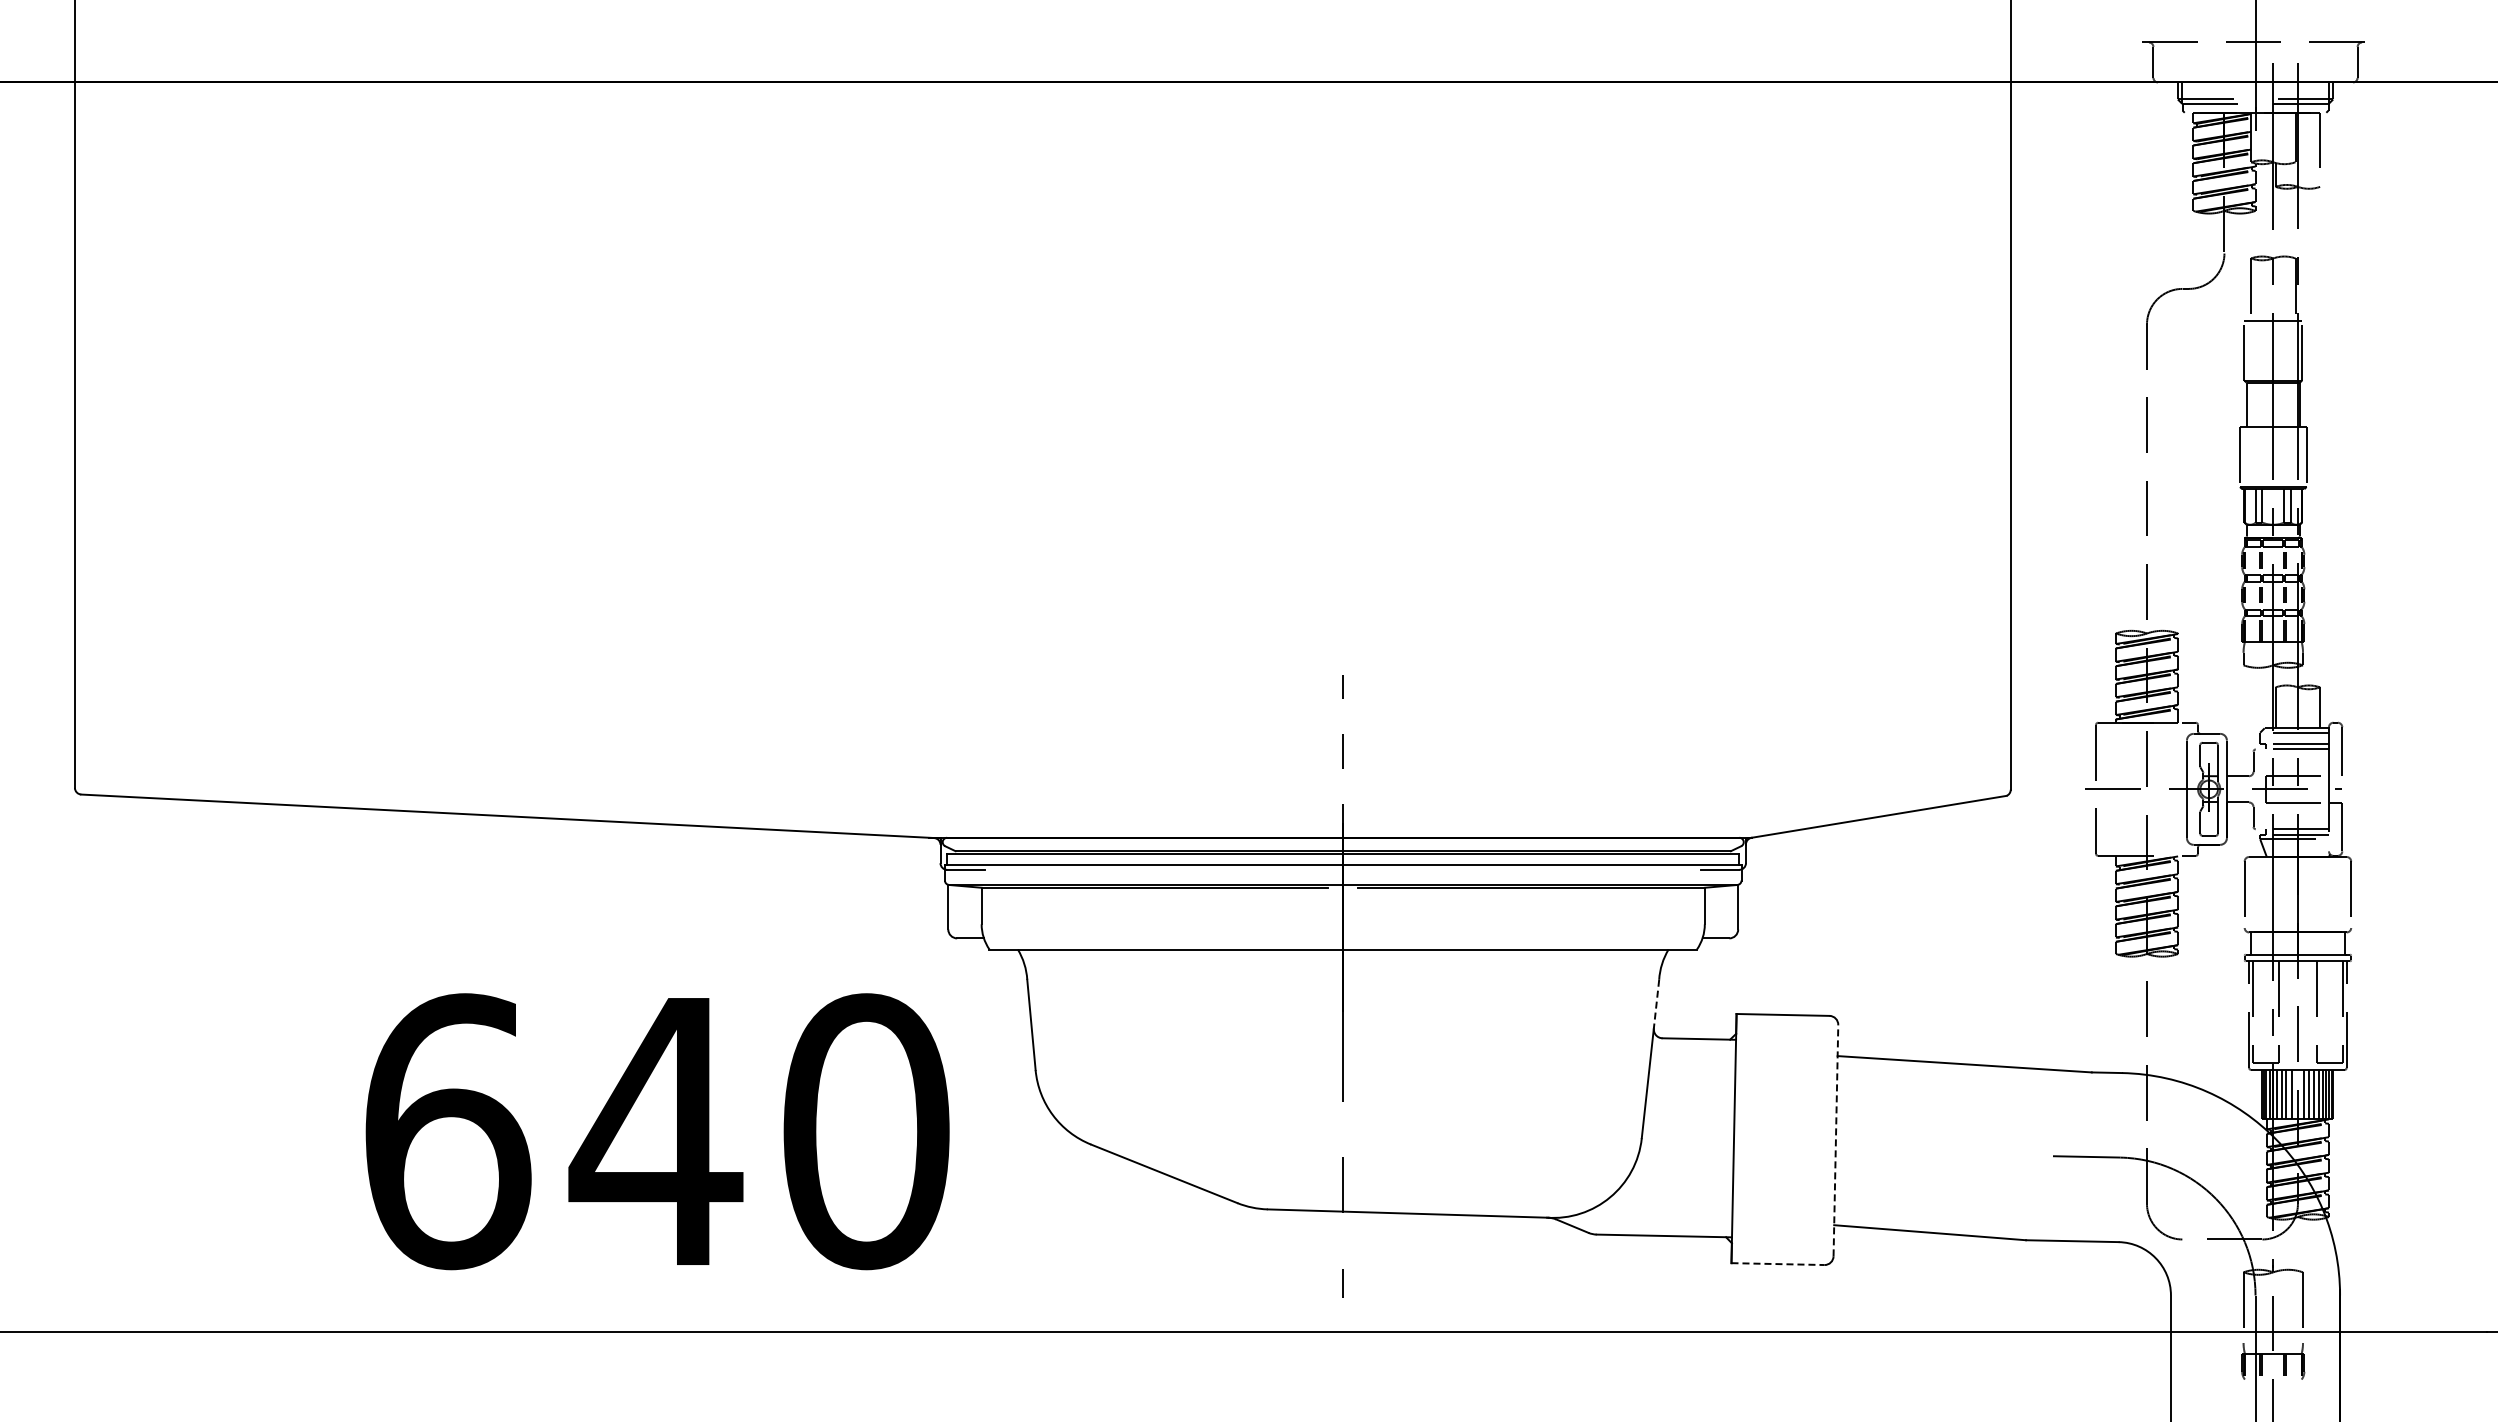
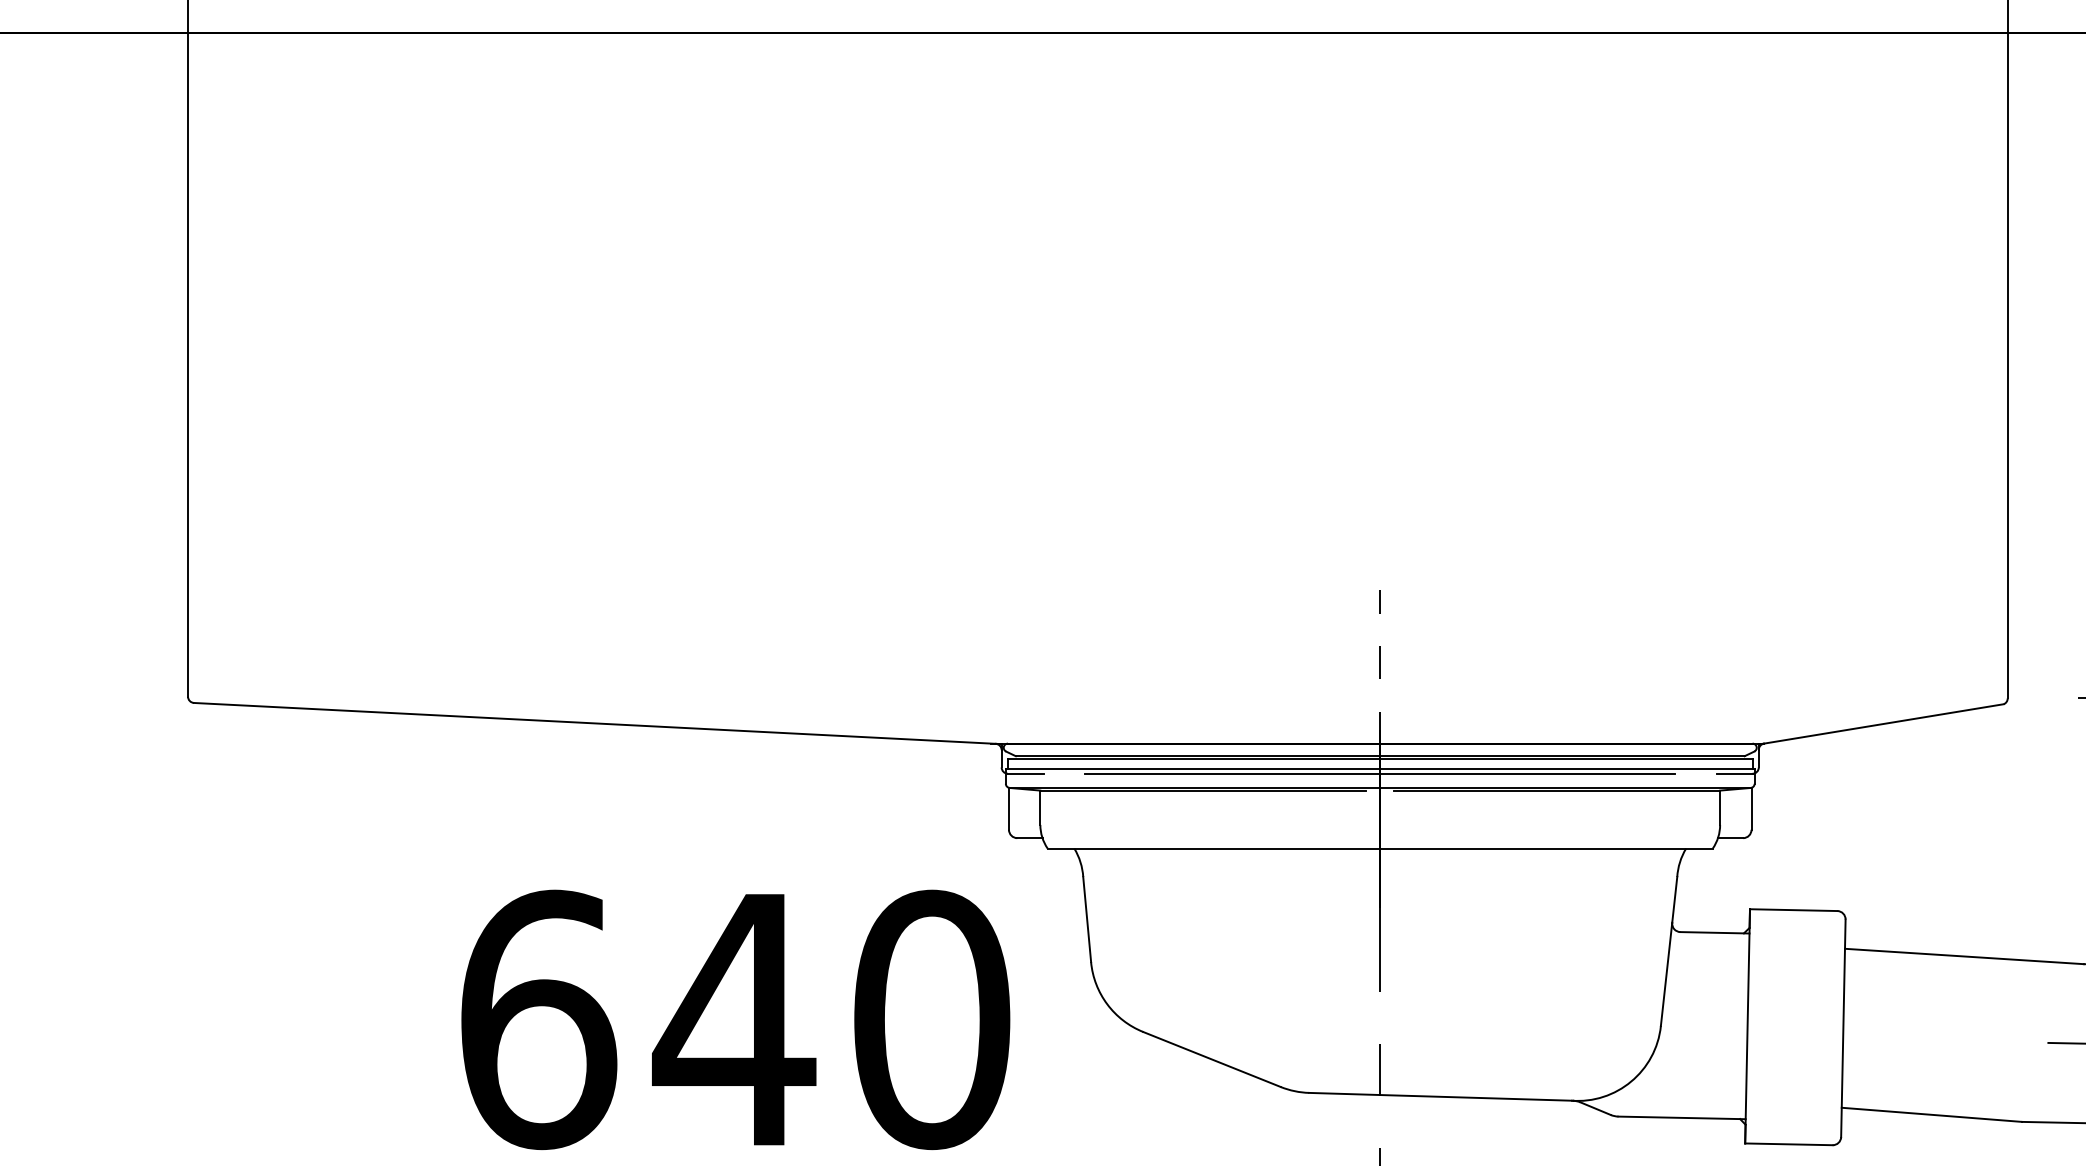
line: (1342, 869) -> (1379, 773), added
line: (1656, 1004) -> (1674, 900), dashed -> solid
line: (1835, 1140) -> (1842, 1028), dashed -> solid
line: (1777, 1264) -> (1788, 1144), dashed -> solid

